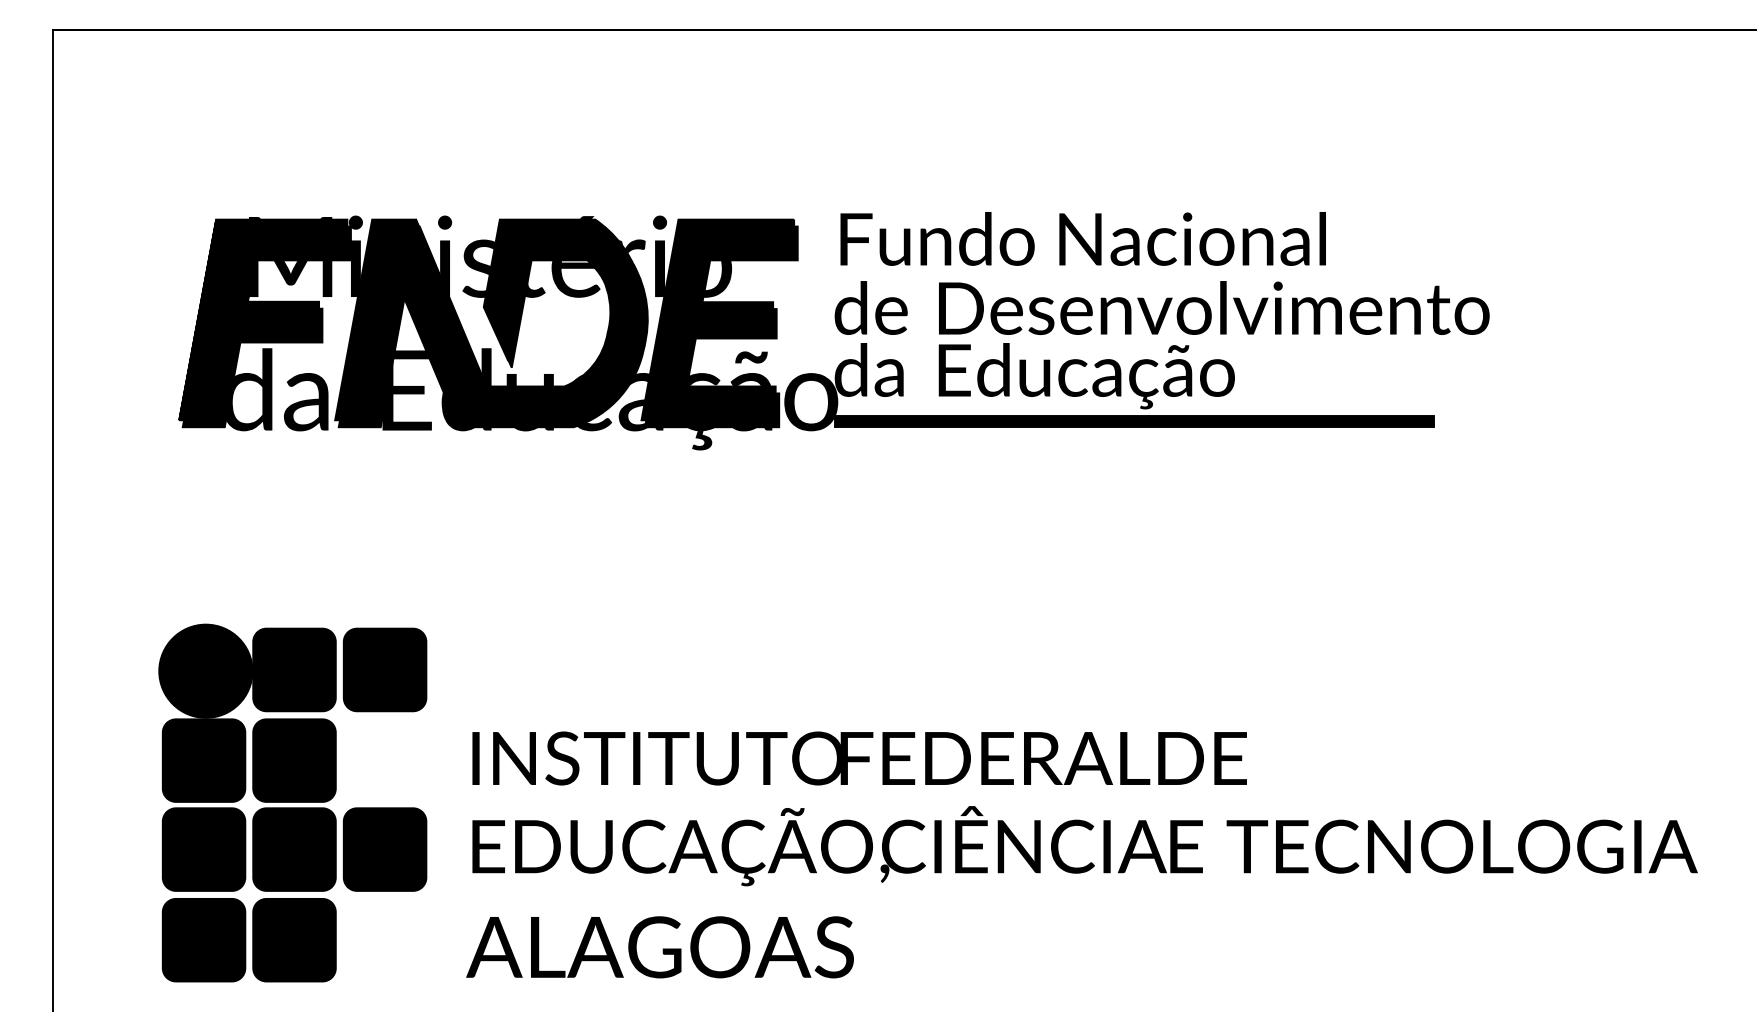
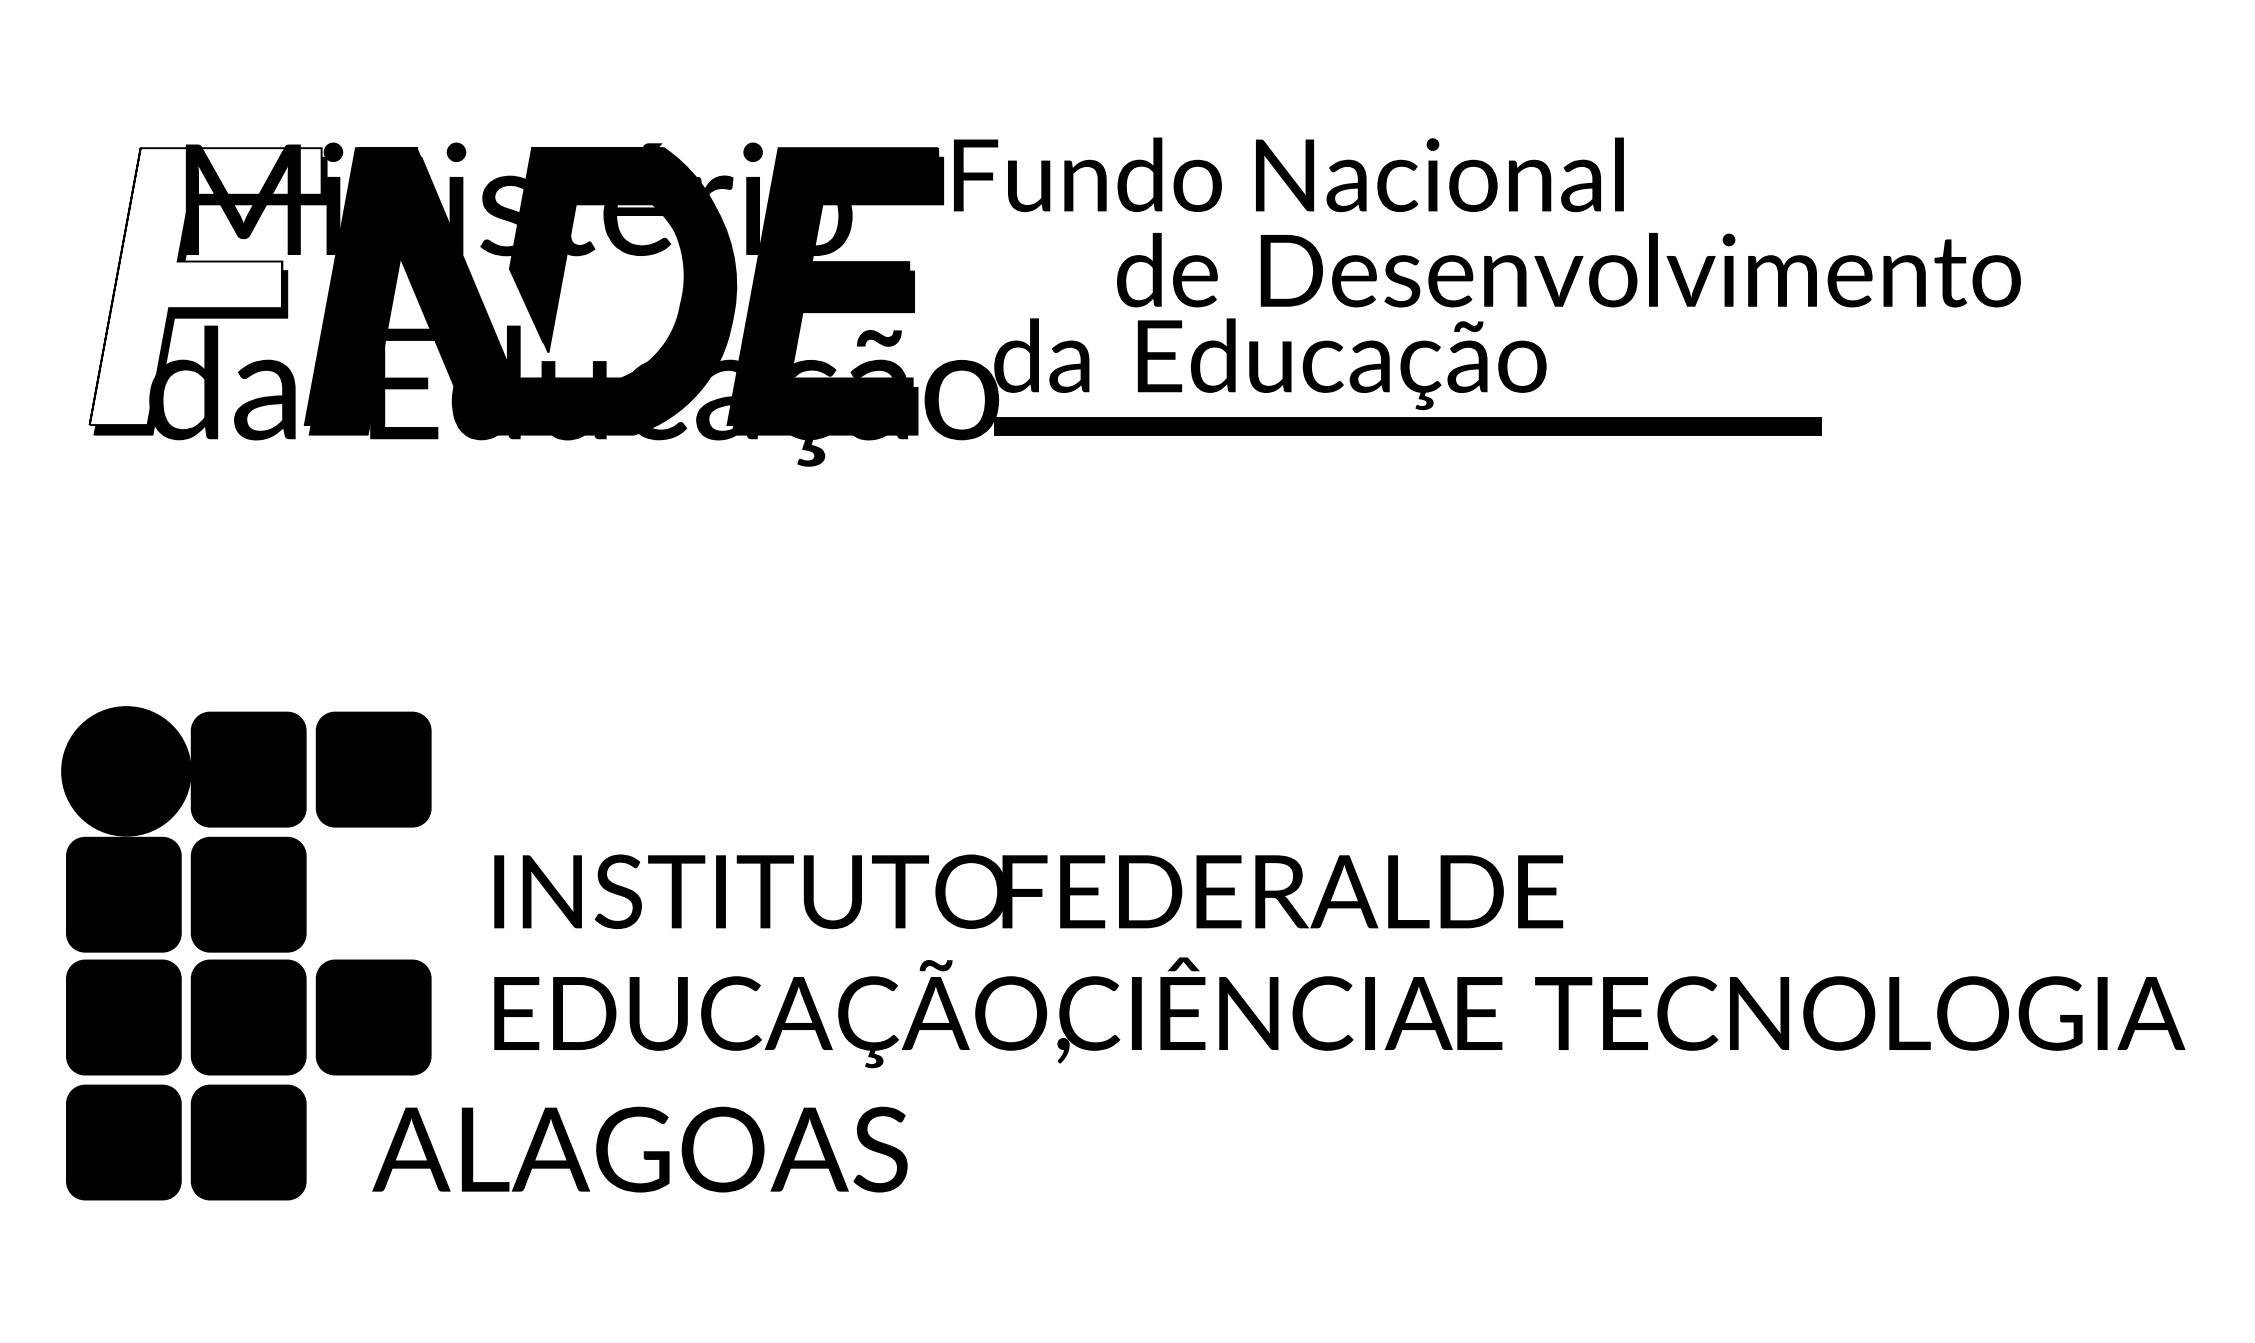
text: (1082, 238) -> (1287, 174), moved
text: (1161, 307) -> (1567, 269), moved
fill: (263, 319) -> (205, 285), removed
text: (659, 947) -> (639, 1149), moved

